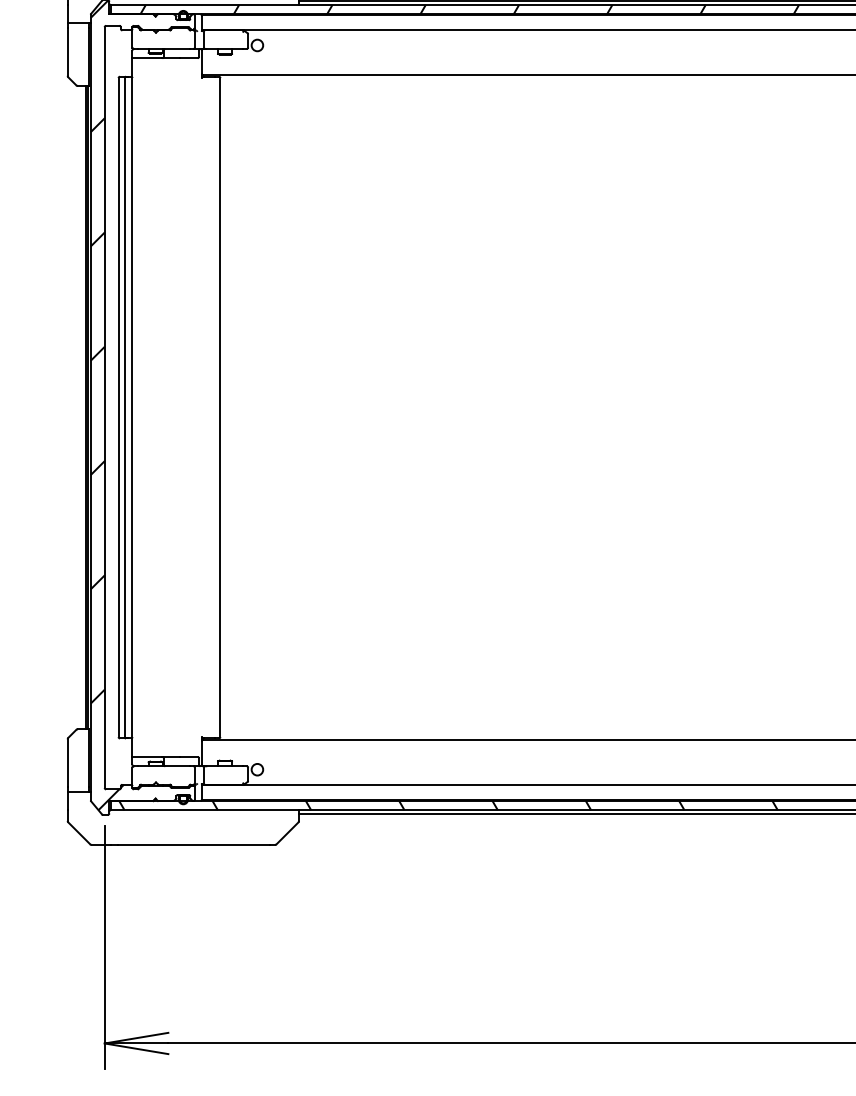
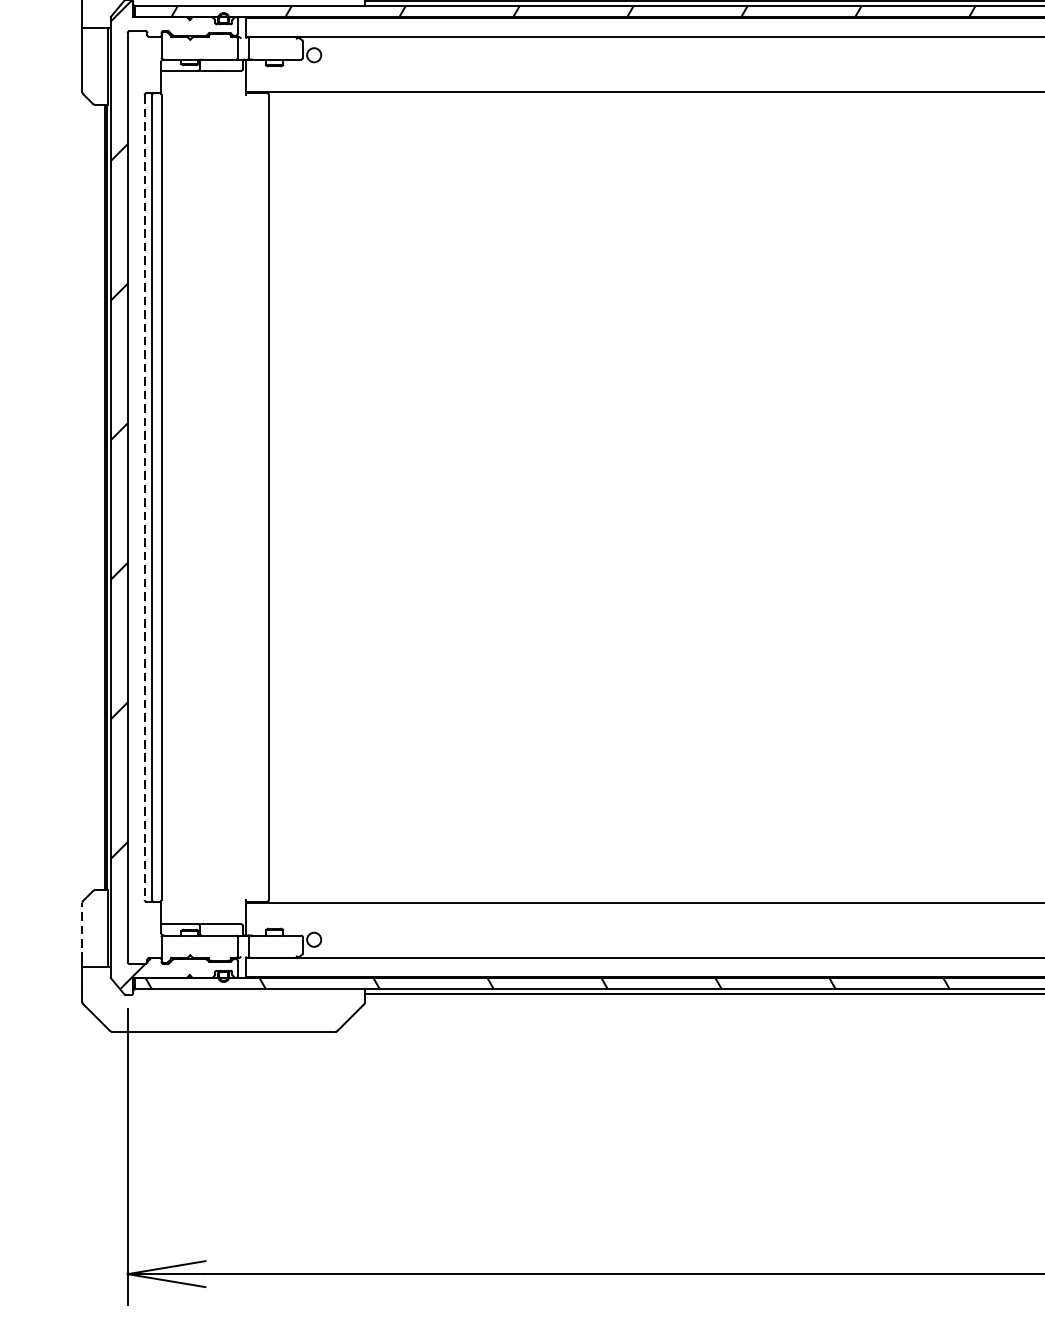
line: (118, 408) -> (144, 498), solid -> dashed
line: (67, 763) -> (82, 932), solid -> dashed

